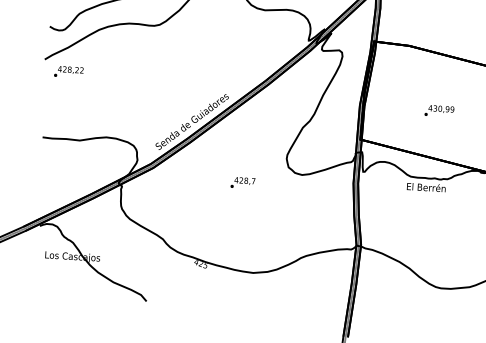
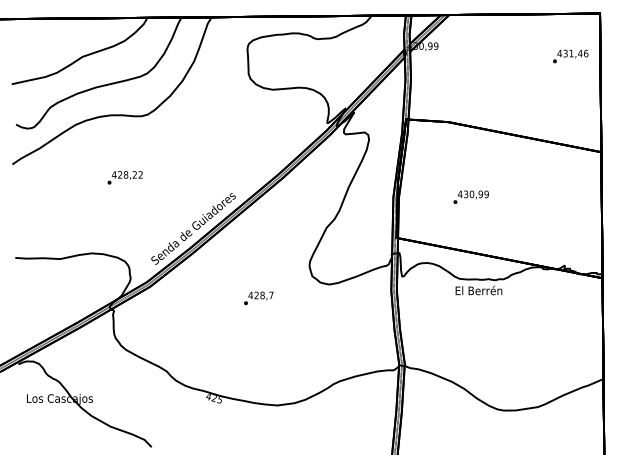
text: (68, 71) -> (124, 177), moved
text: (438, 110) -> (470, 196), moved

